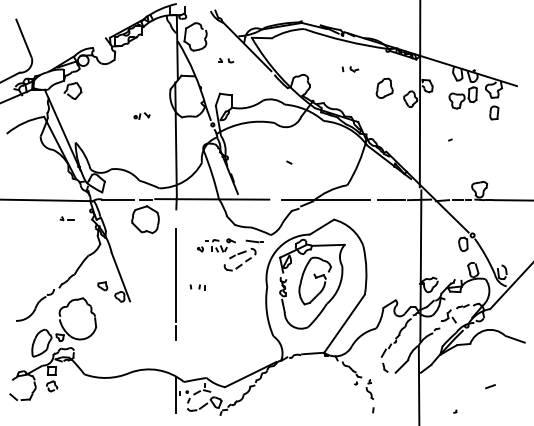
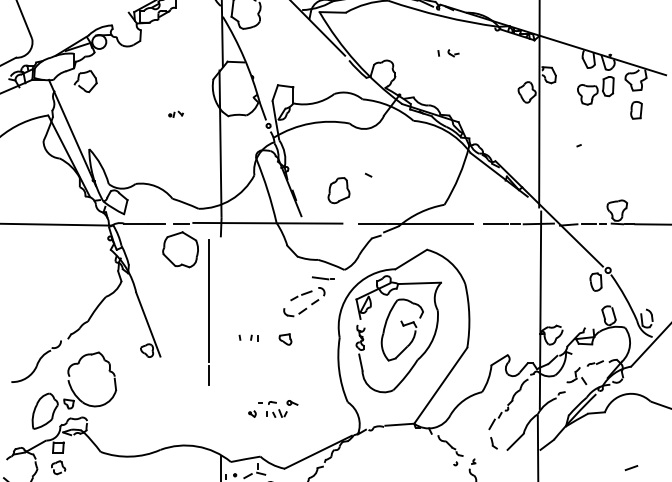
part: (226, 60) -> (286, 41), removed
part: (384, 87) -> (338, 189), moved
part: (141, 115) -> (175, 113), size x0.7
part: (66, 218) -> (77, 248), removed
part: (216, 245) -> (273, 409), moved
line: (175, 284) -> (208, 312), moved
part: (102, 286) -> (285, 339), moved

